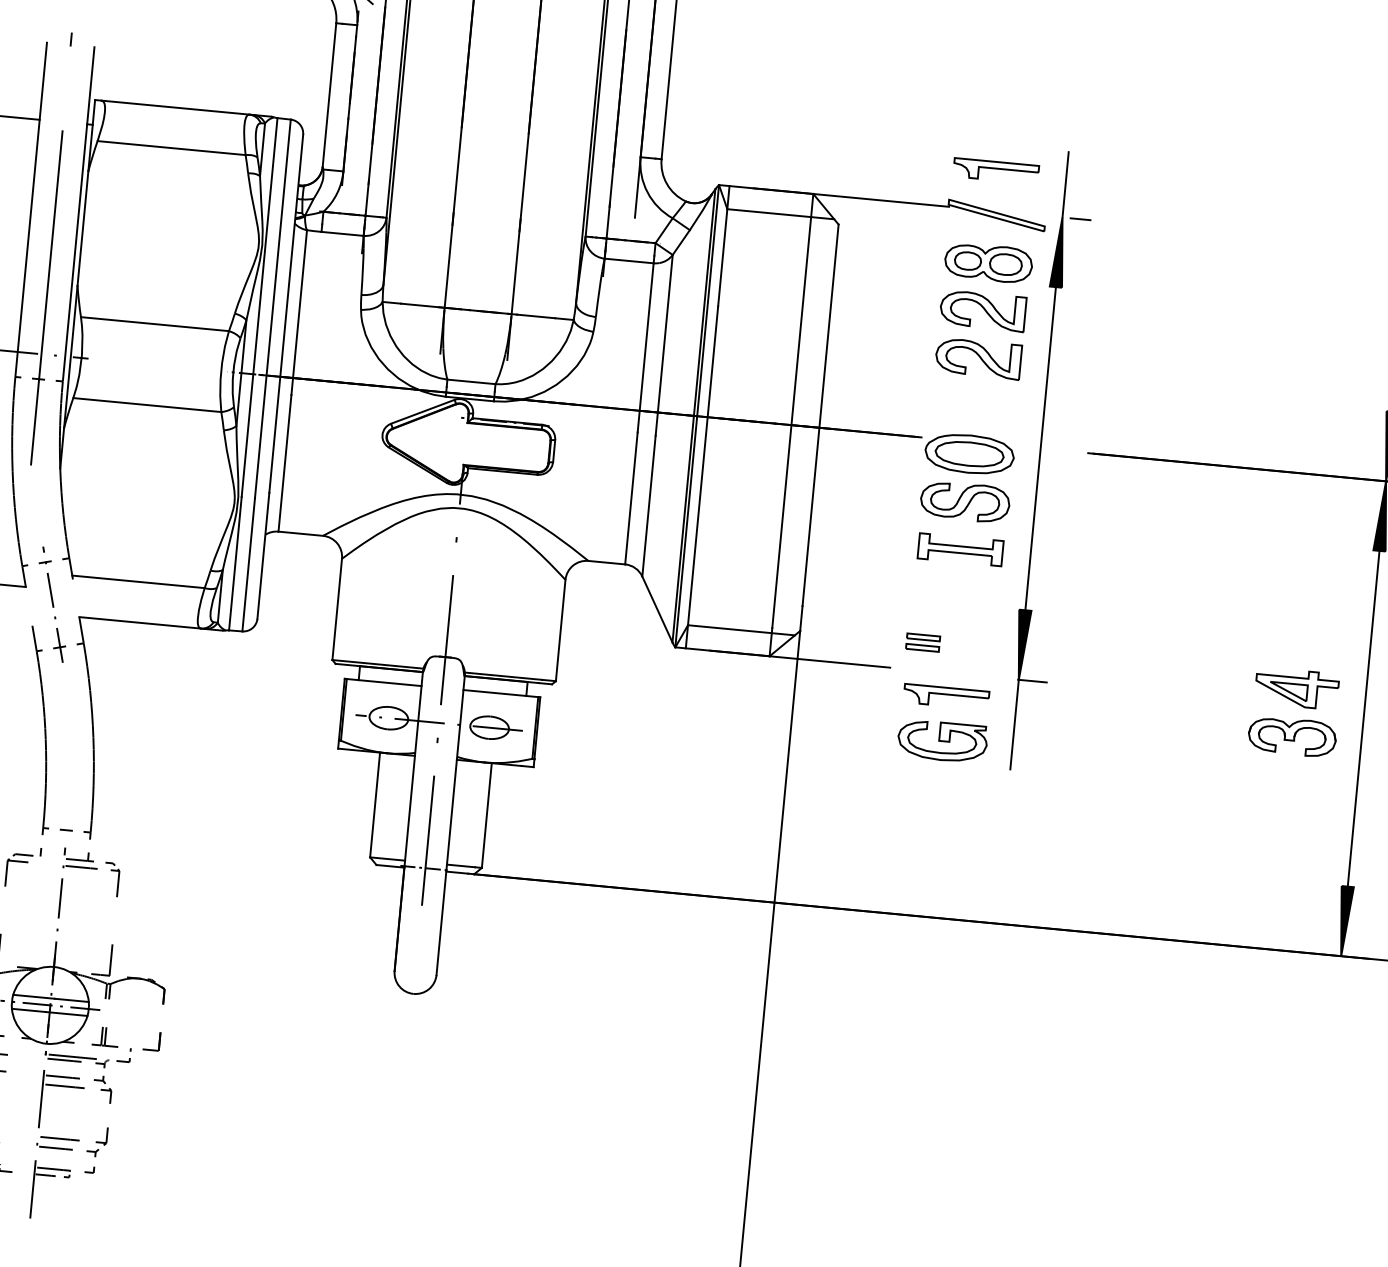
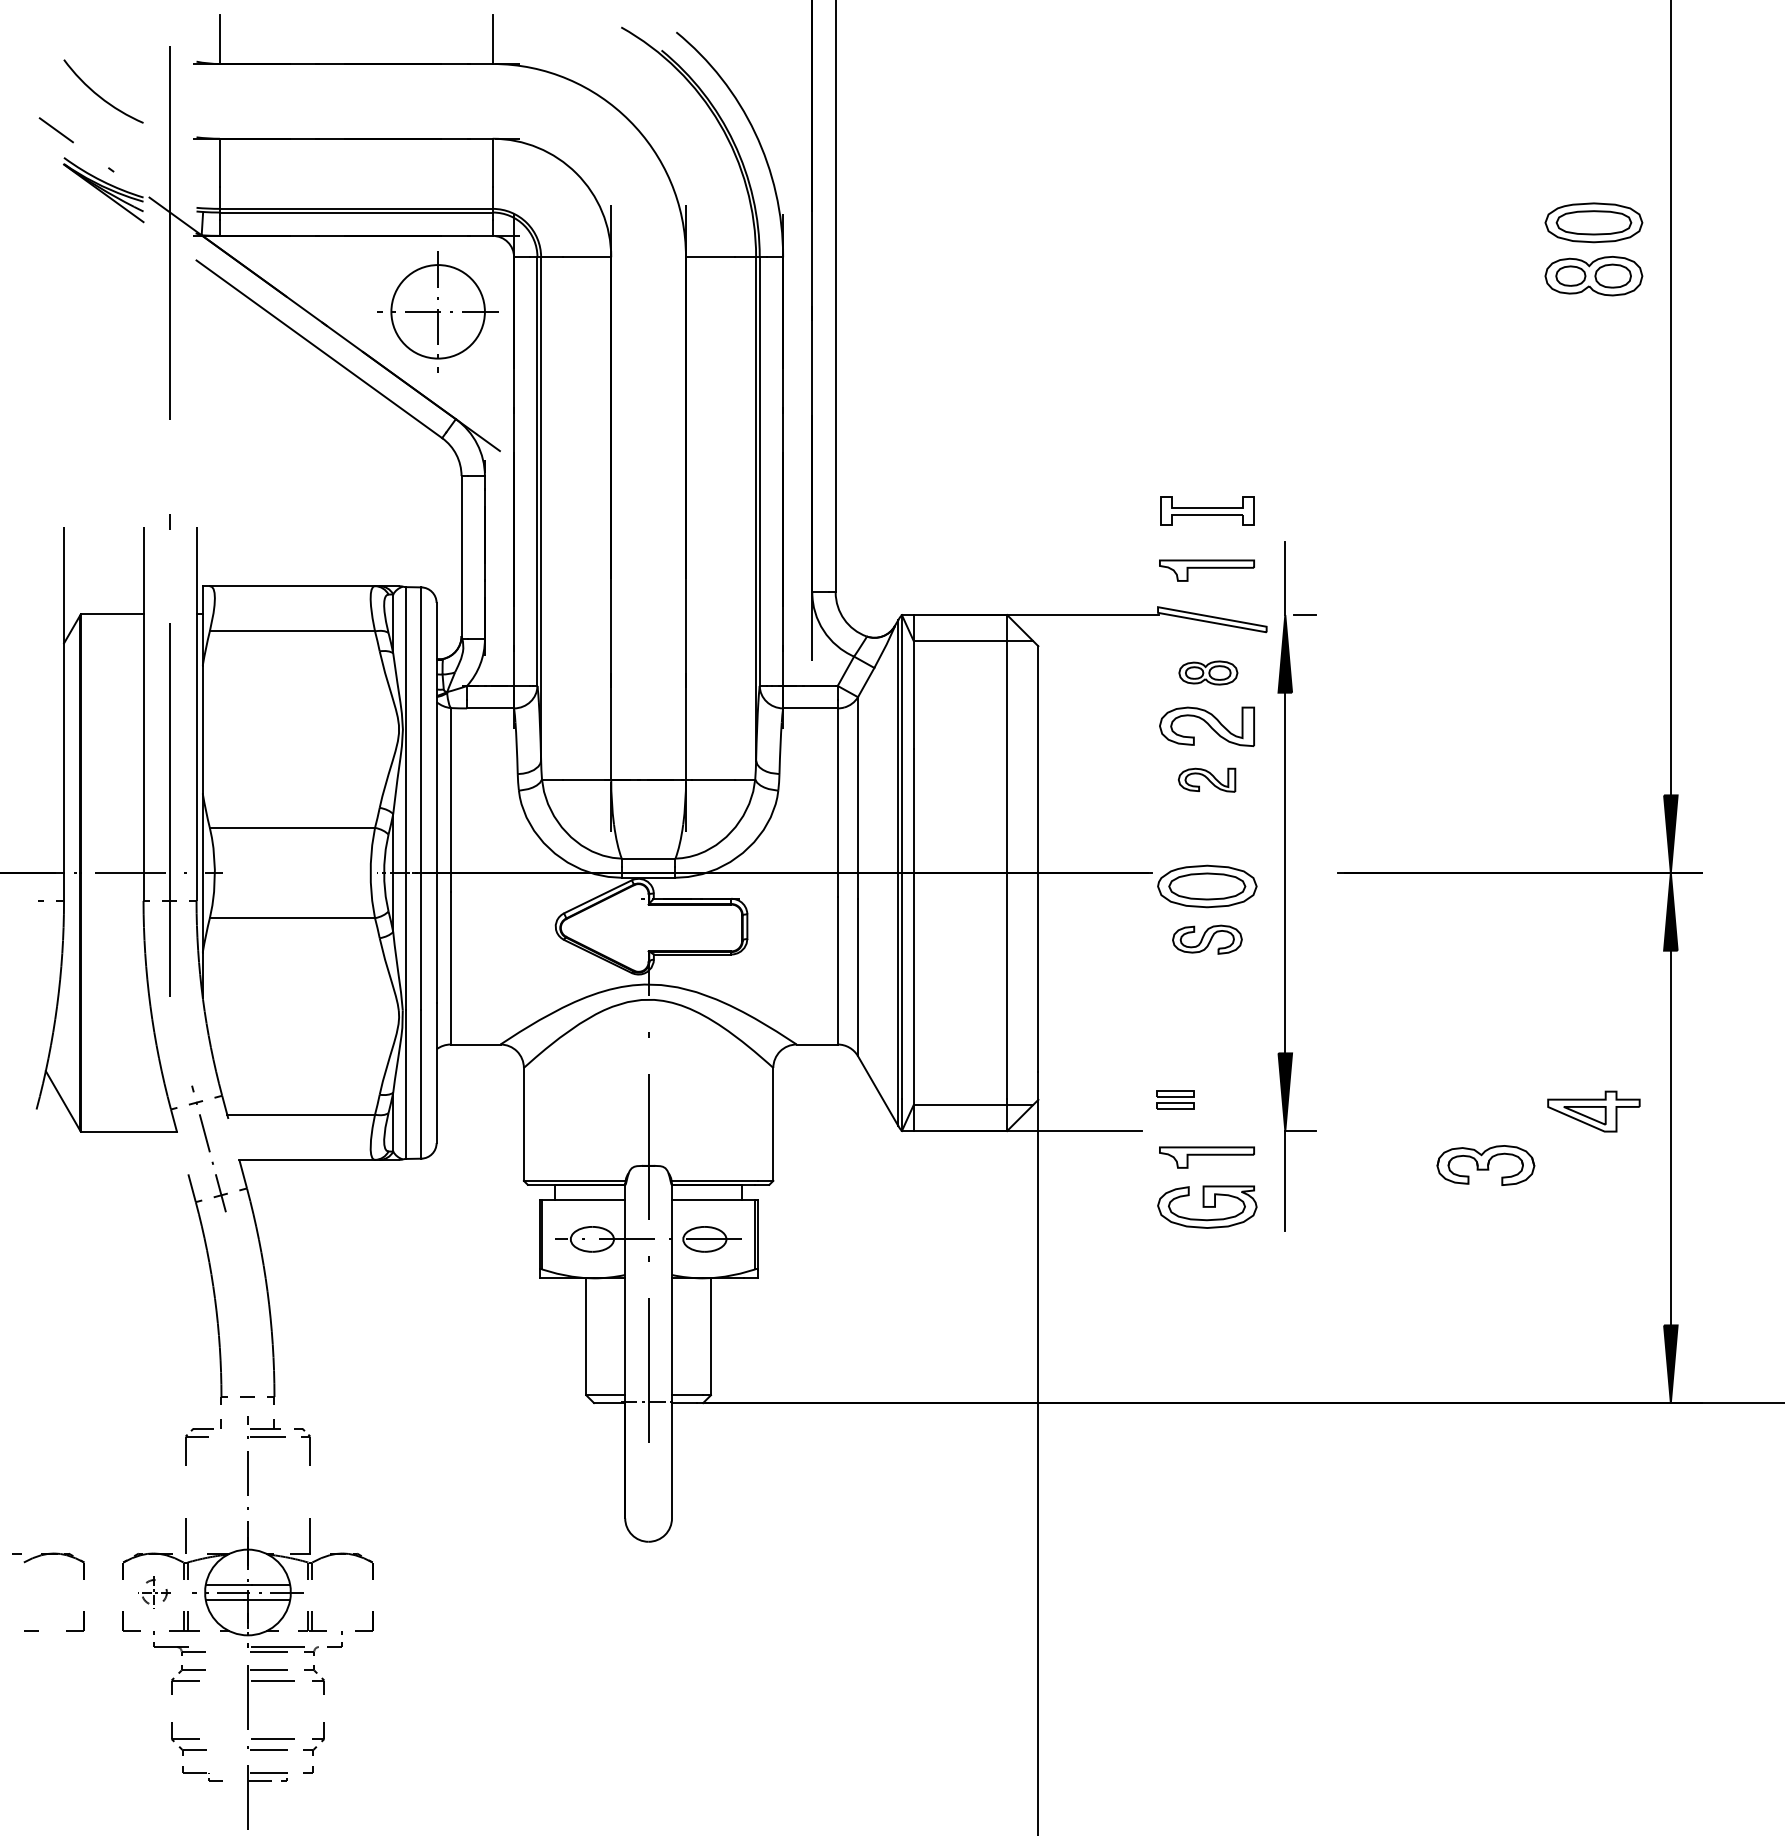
part: (988, 262) -> (1208, 672), size x0.6
part: (977, 359) -> (1206, 780), size x0.6
part: (965, 501) -> (1207, 939), size x0.7
part: (960, 549) -> (1207, 510), moved
part: (1292, 736) -> (1485, 1165), moved

